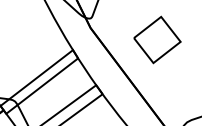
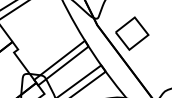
part: (157, 39) -> (132, 33), moved

